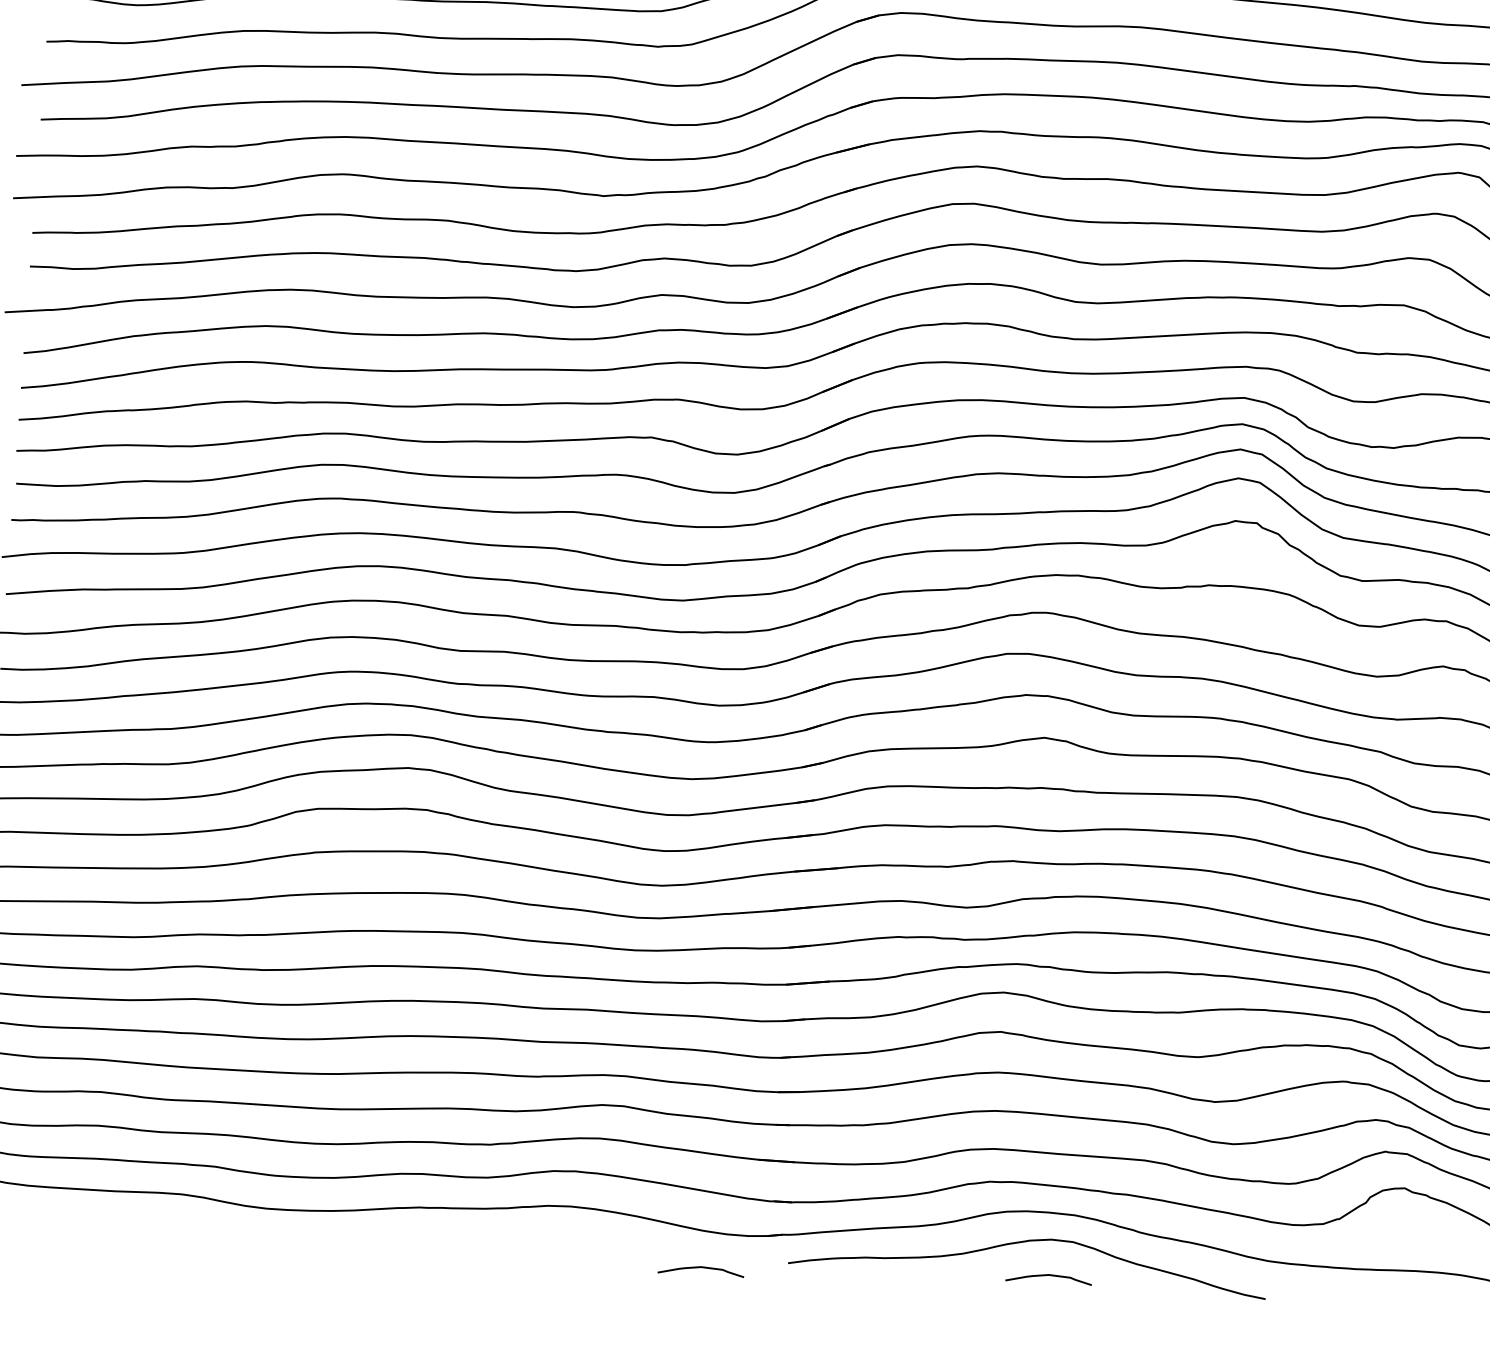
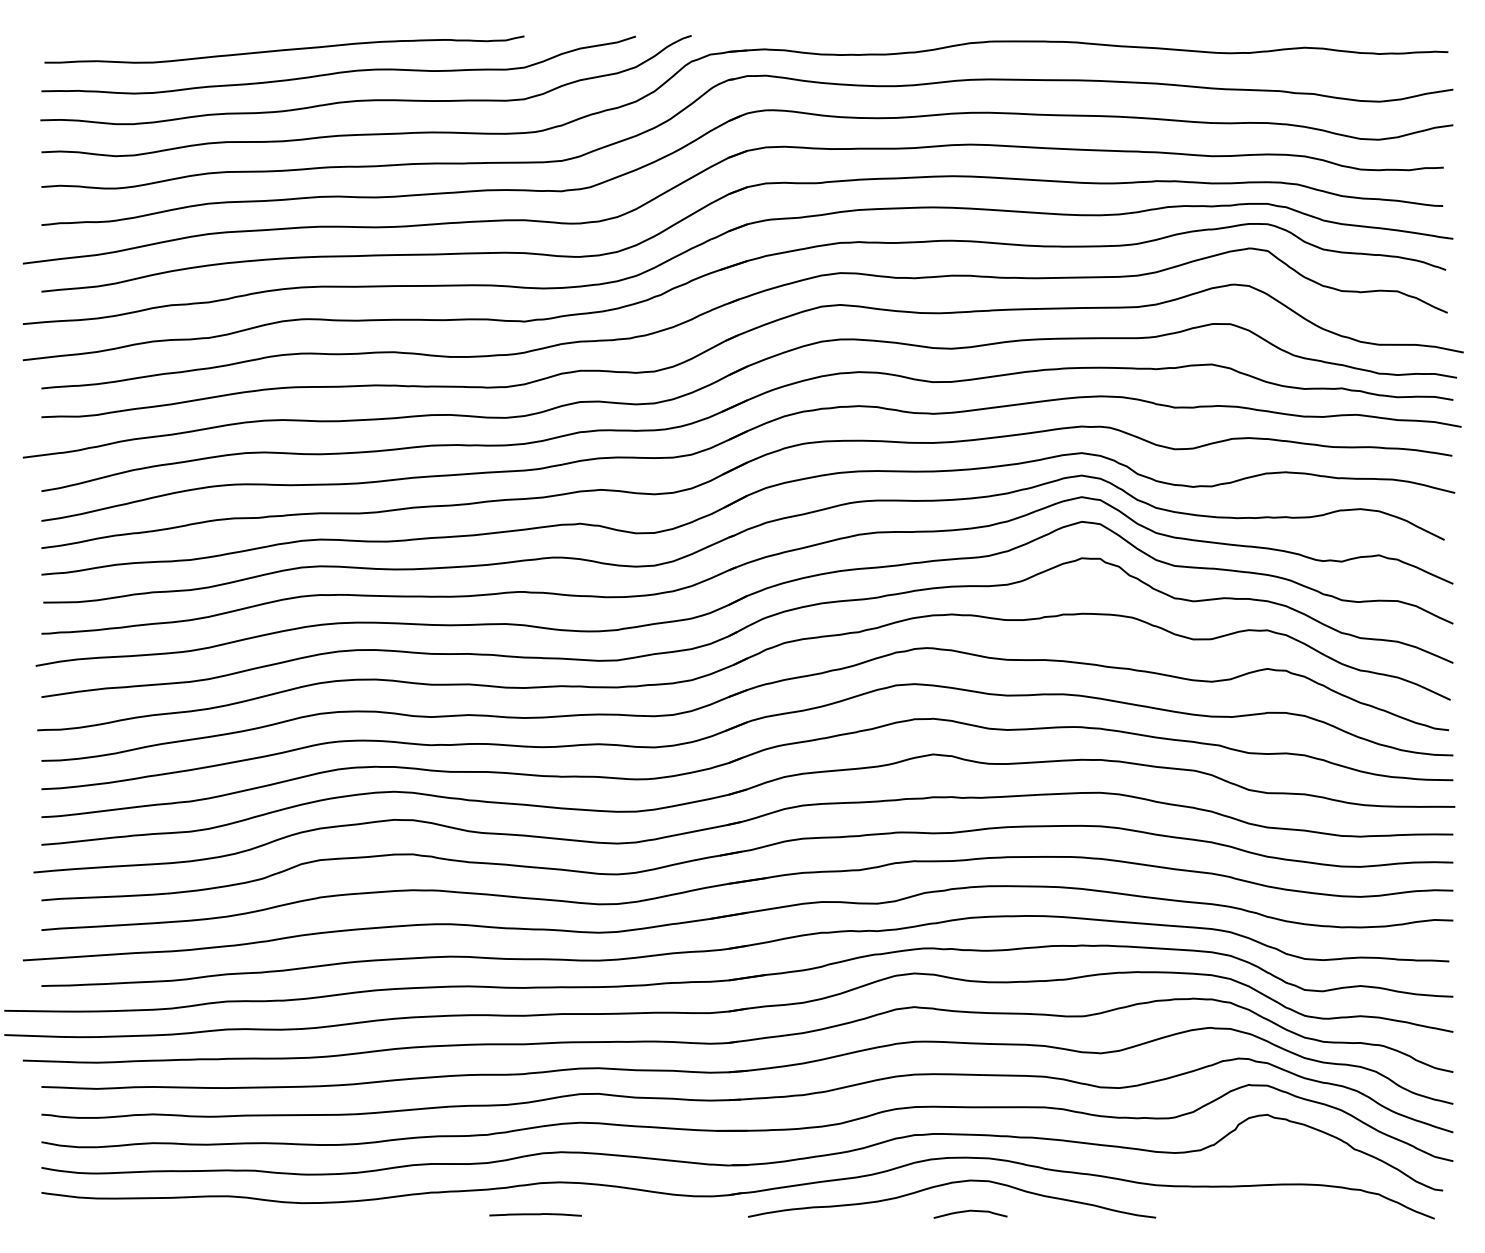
line: (539, 1242) -> (535, 1214), added
curve: (701, 1268) -> (674, 1226), removed

